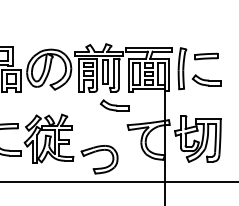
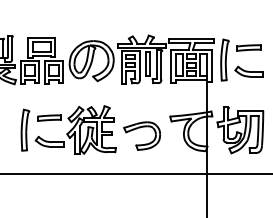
part: (113, 105) -> (156, 96), removed
part: (97, 152) -> (140, 128), moved

